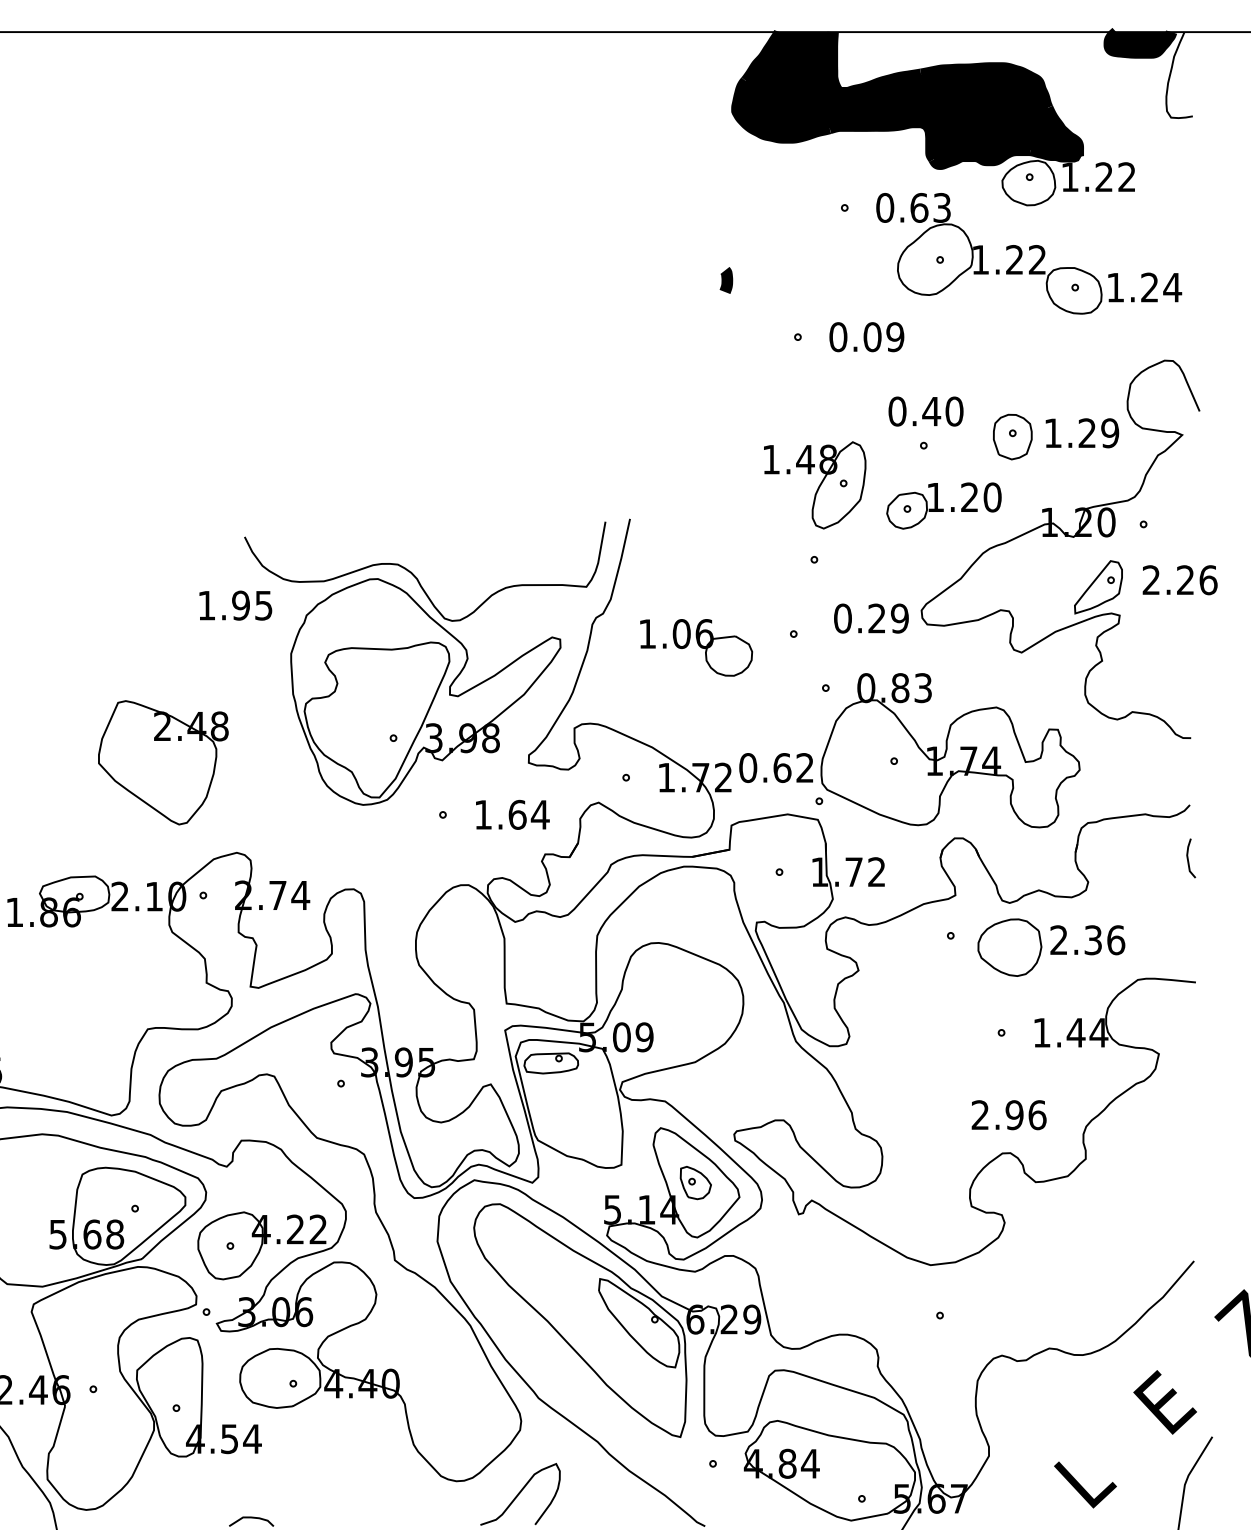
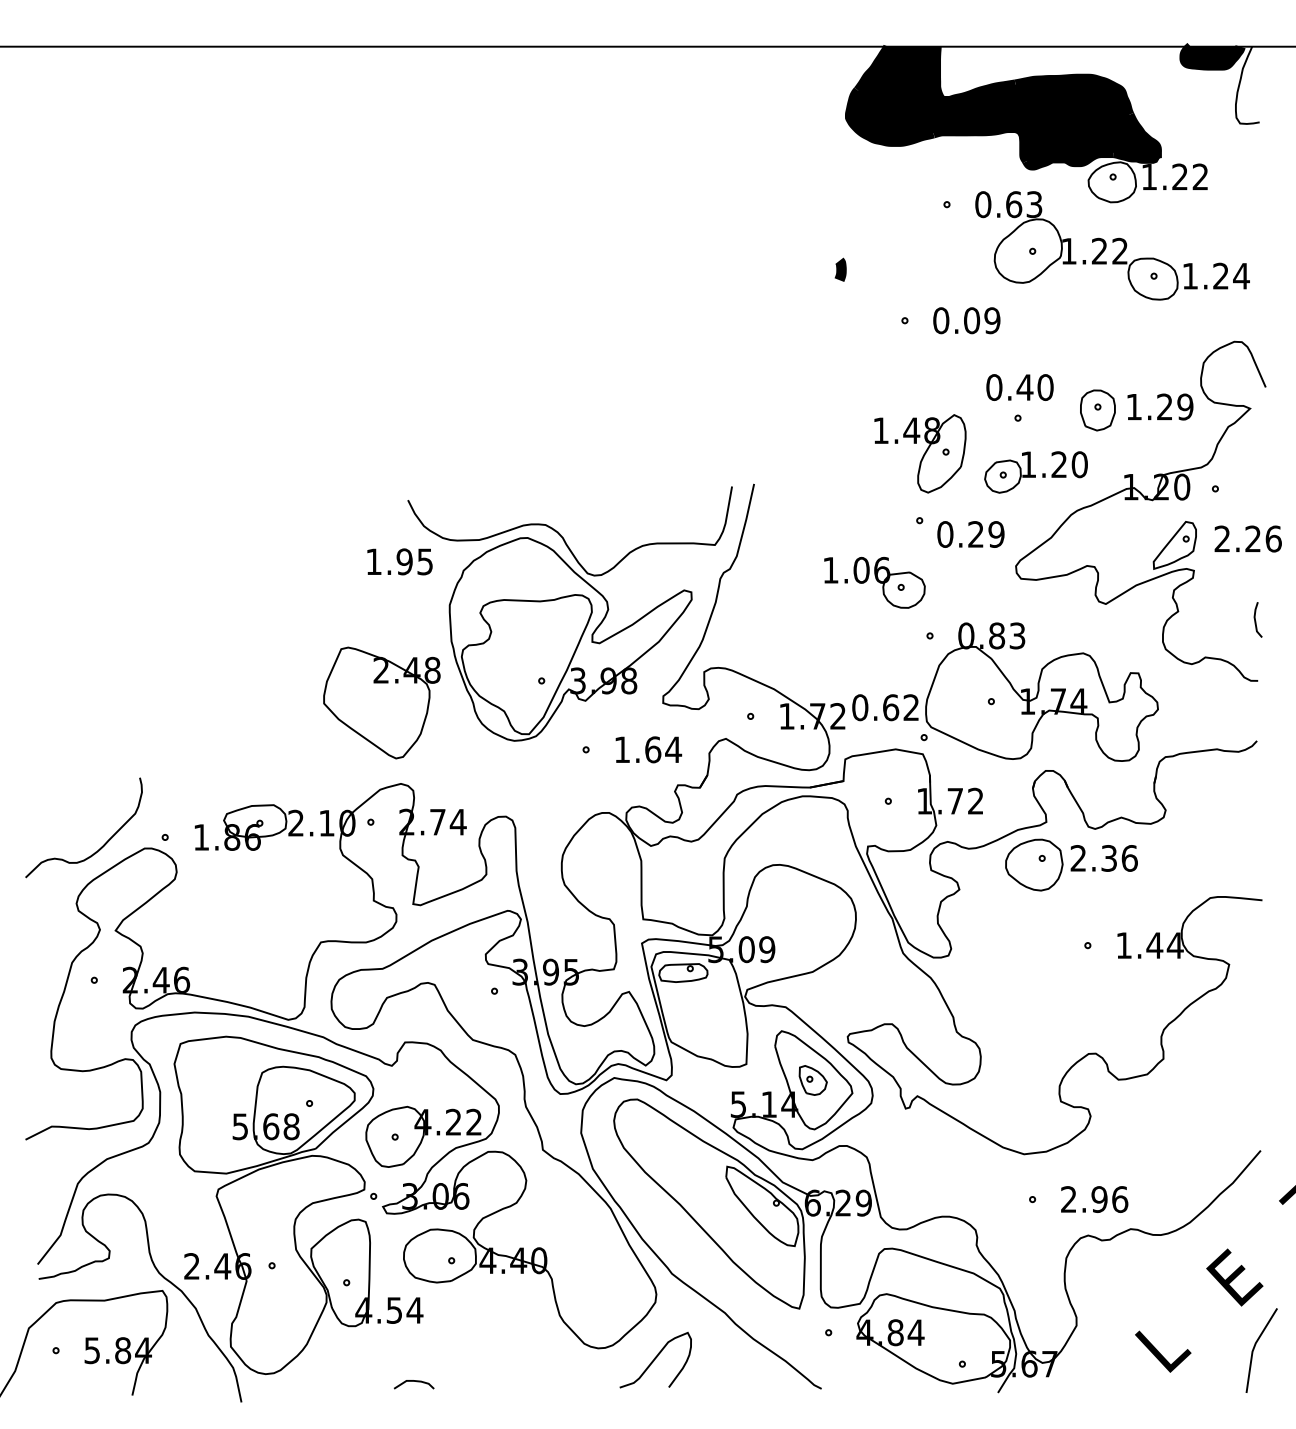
text: (870, 618) -> (970, 534), moved
part: (696, 647) -> (874, 582), moved
part: (162, 762) -> (381, 702), moved
line: (1188, 857) -> (1255, 619), moved
part: (1051, 947) -> (1071, 864), moved
text: (1008, 1115) -> (1094, 1199), moved

